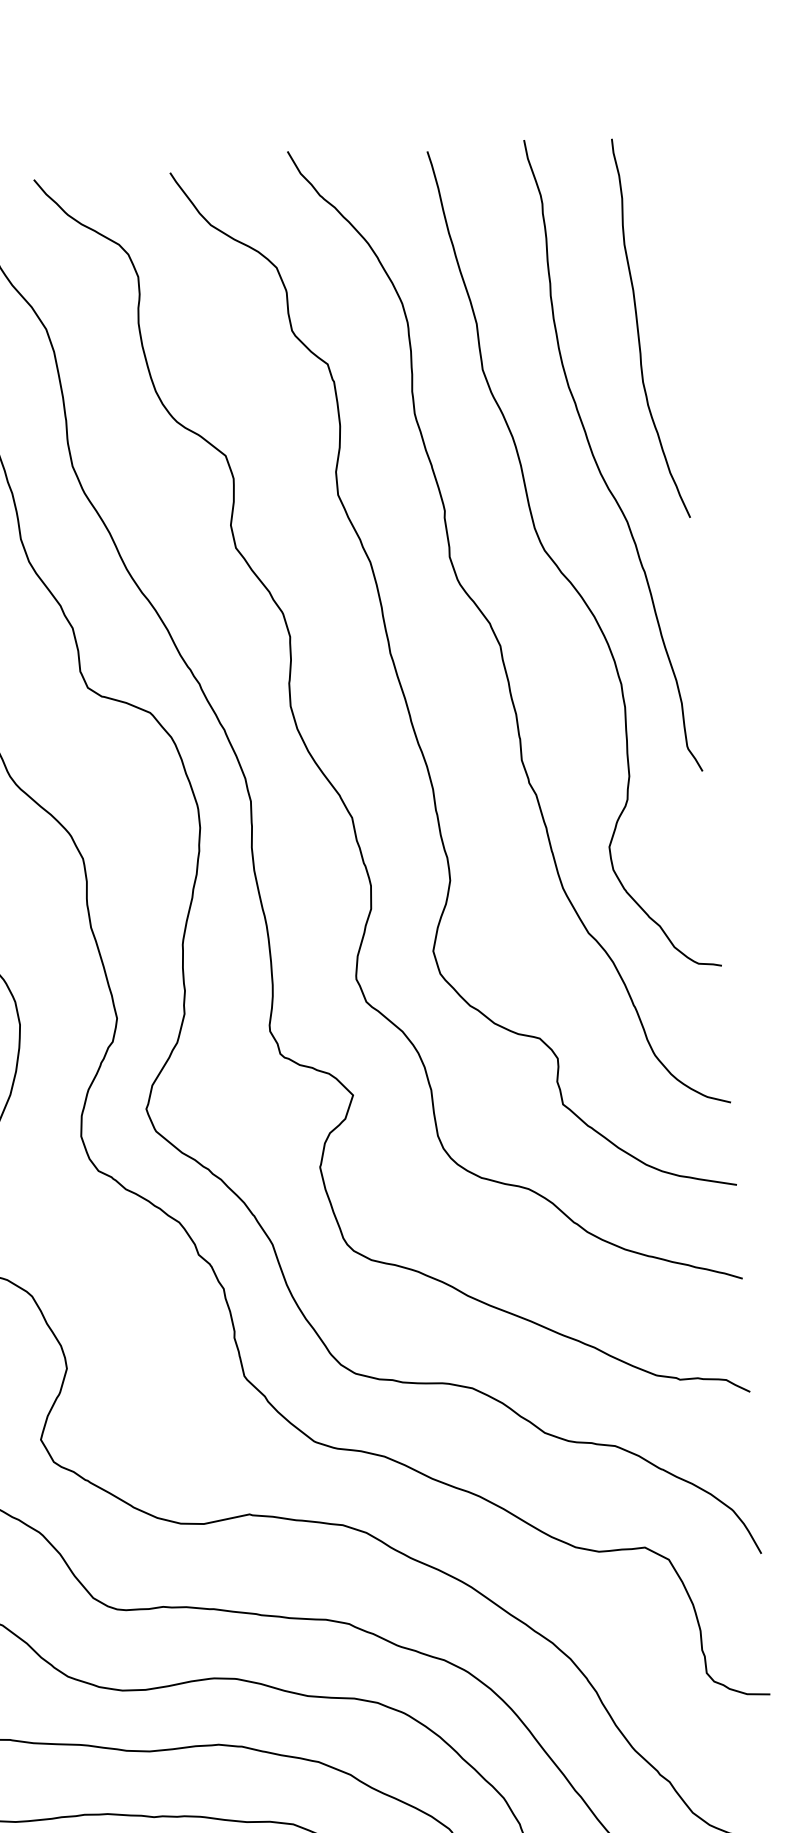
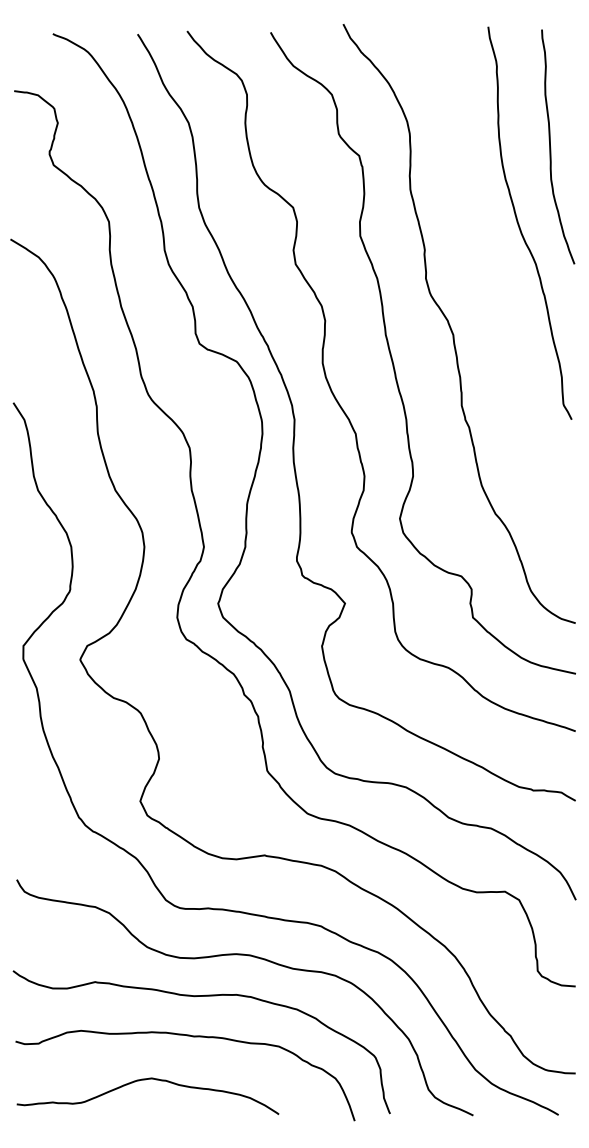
curve: (559, 566) -> (492, 288), removed

